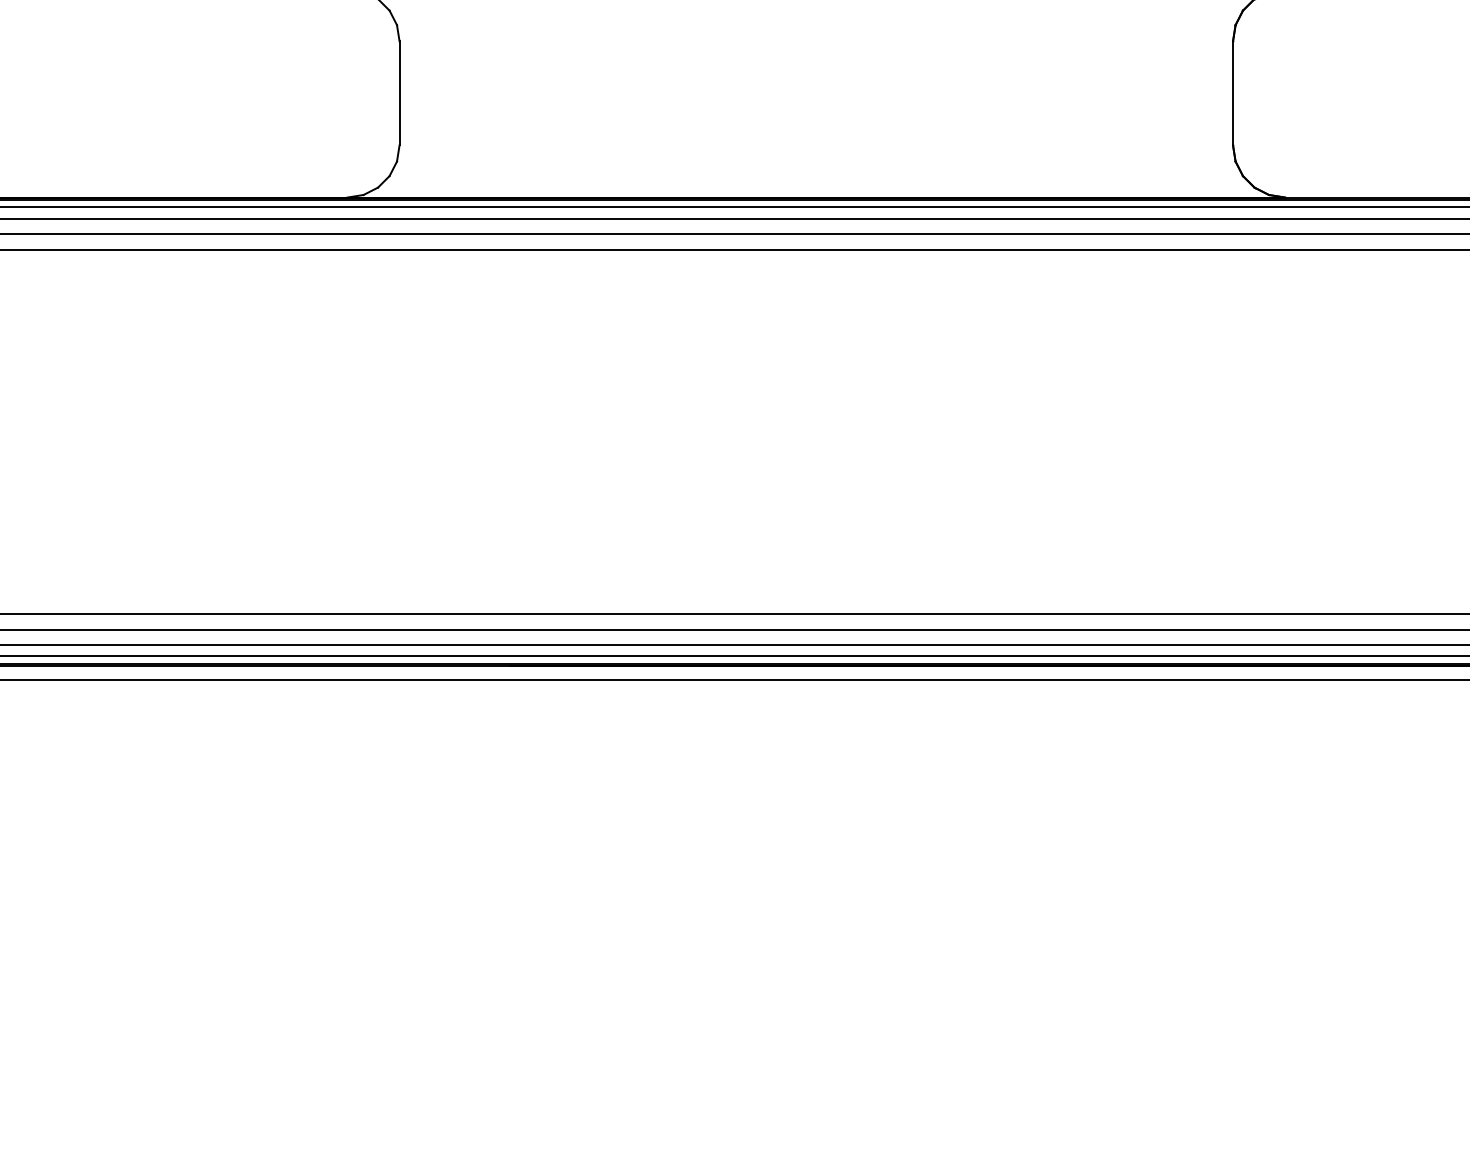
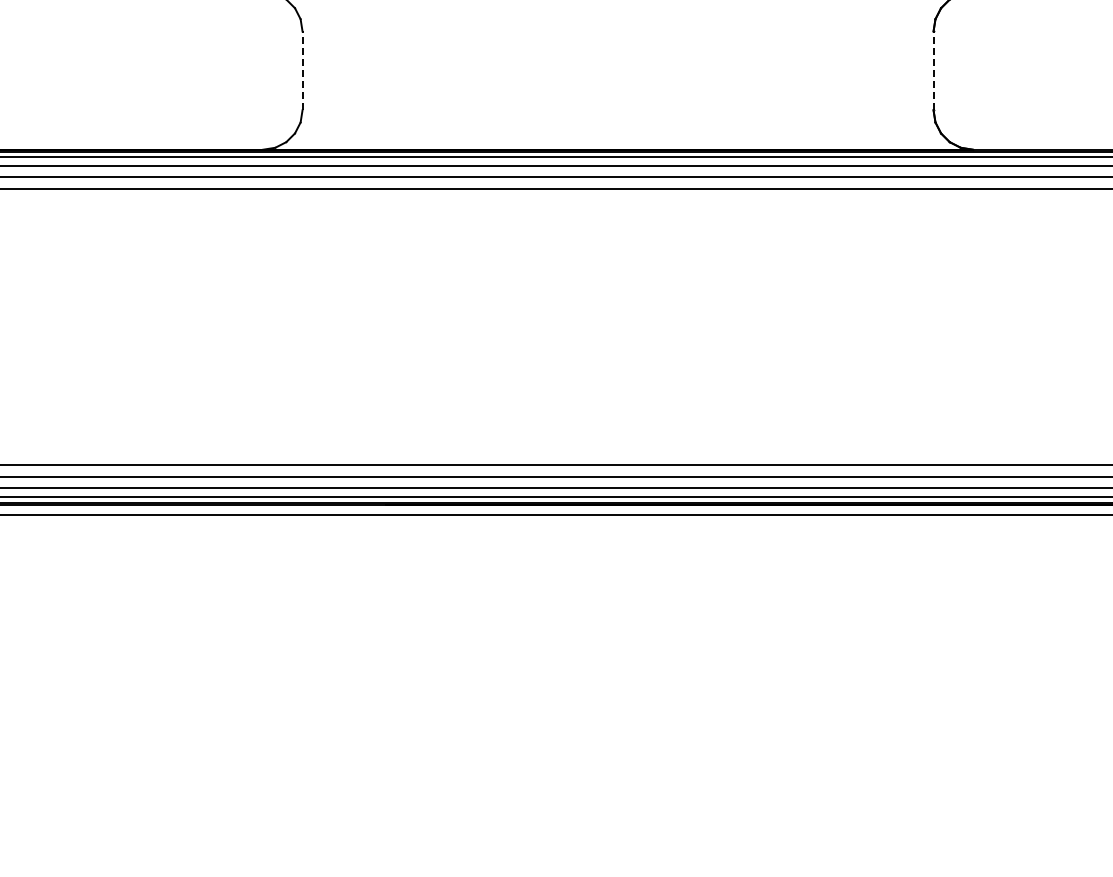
line: (399, 92) -> (302, 70), solid -> dashed
line: (1232, 92) -> (933, 70), solid -> dashed

